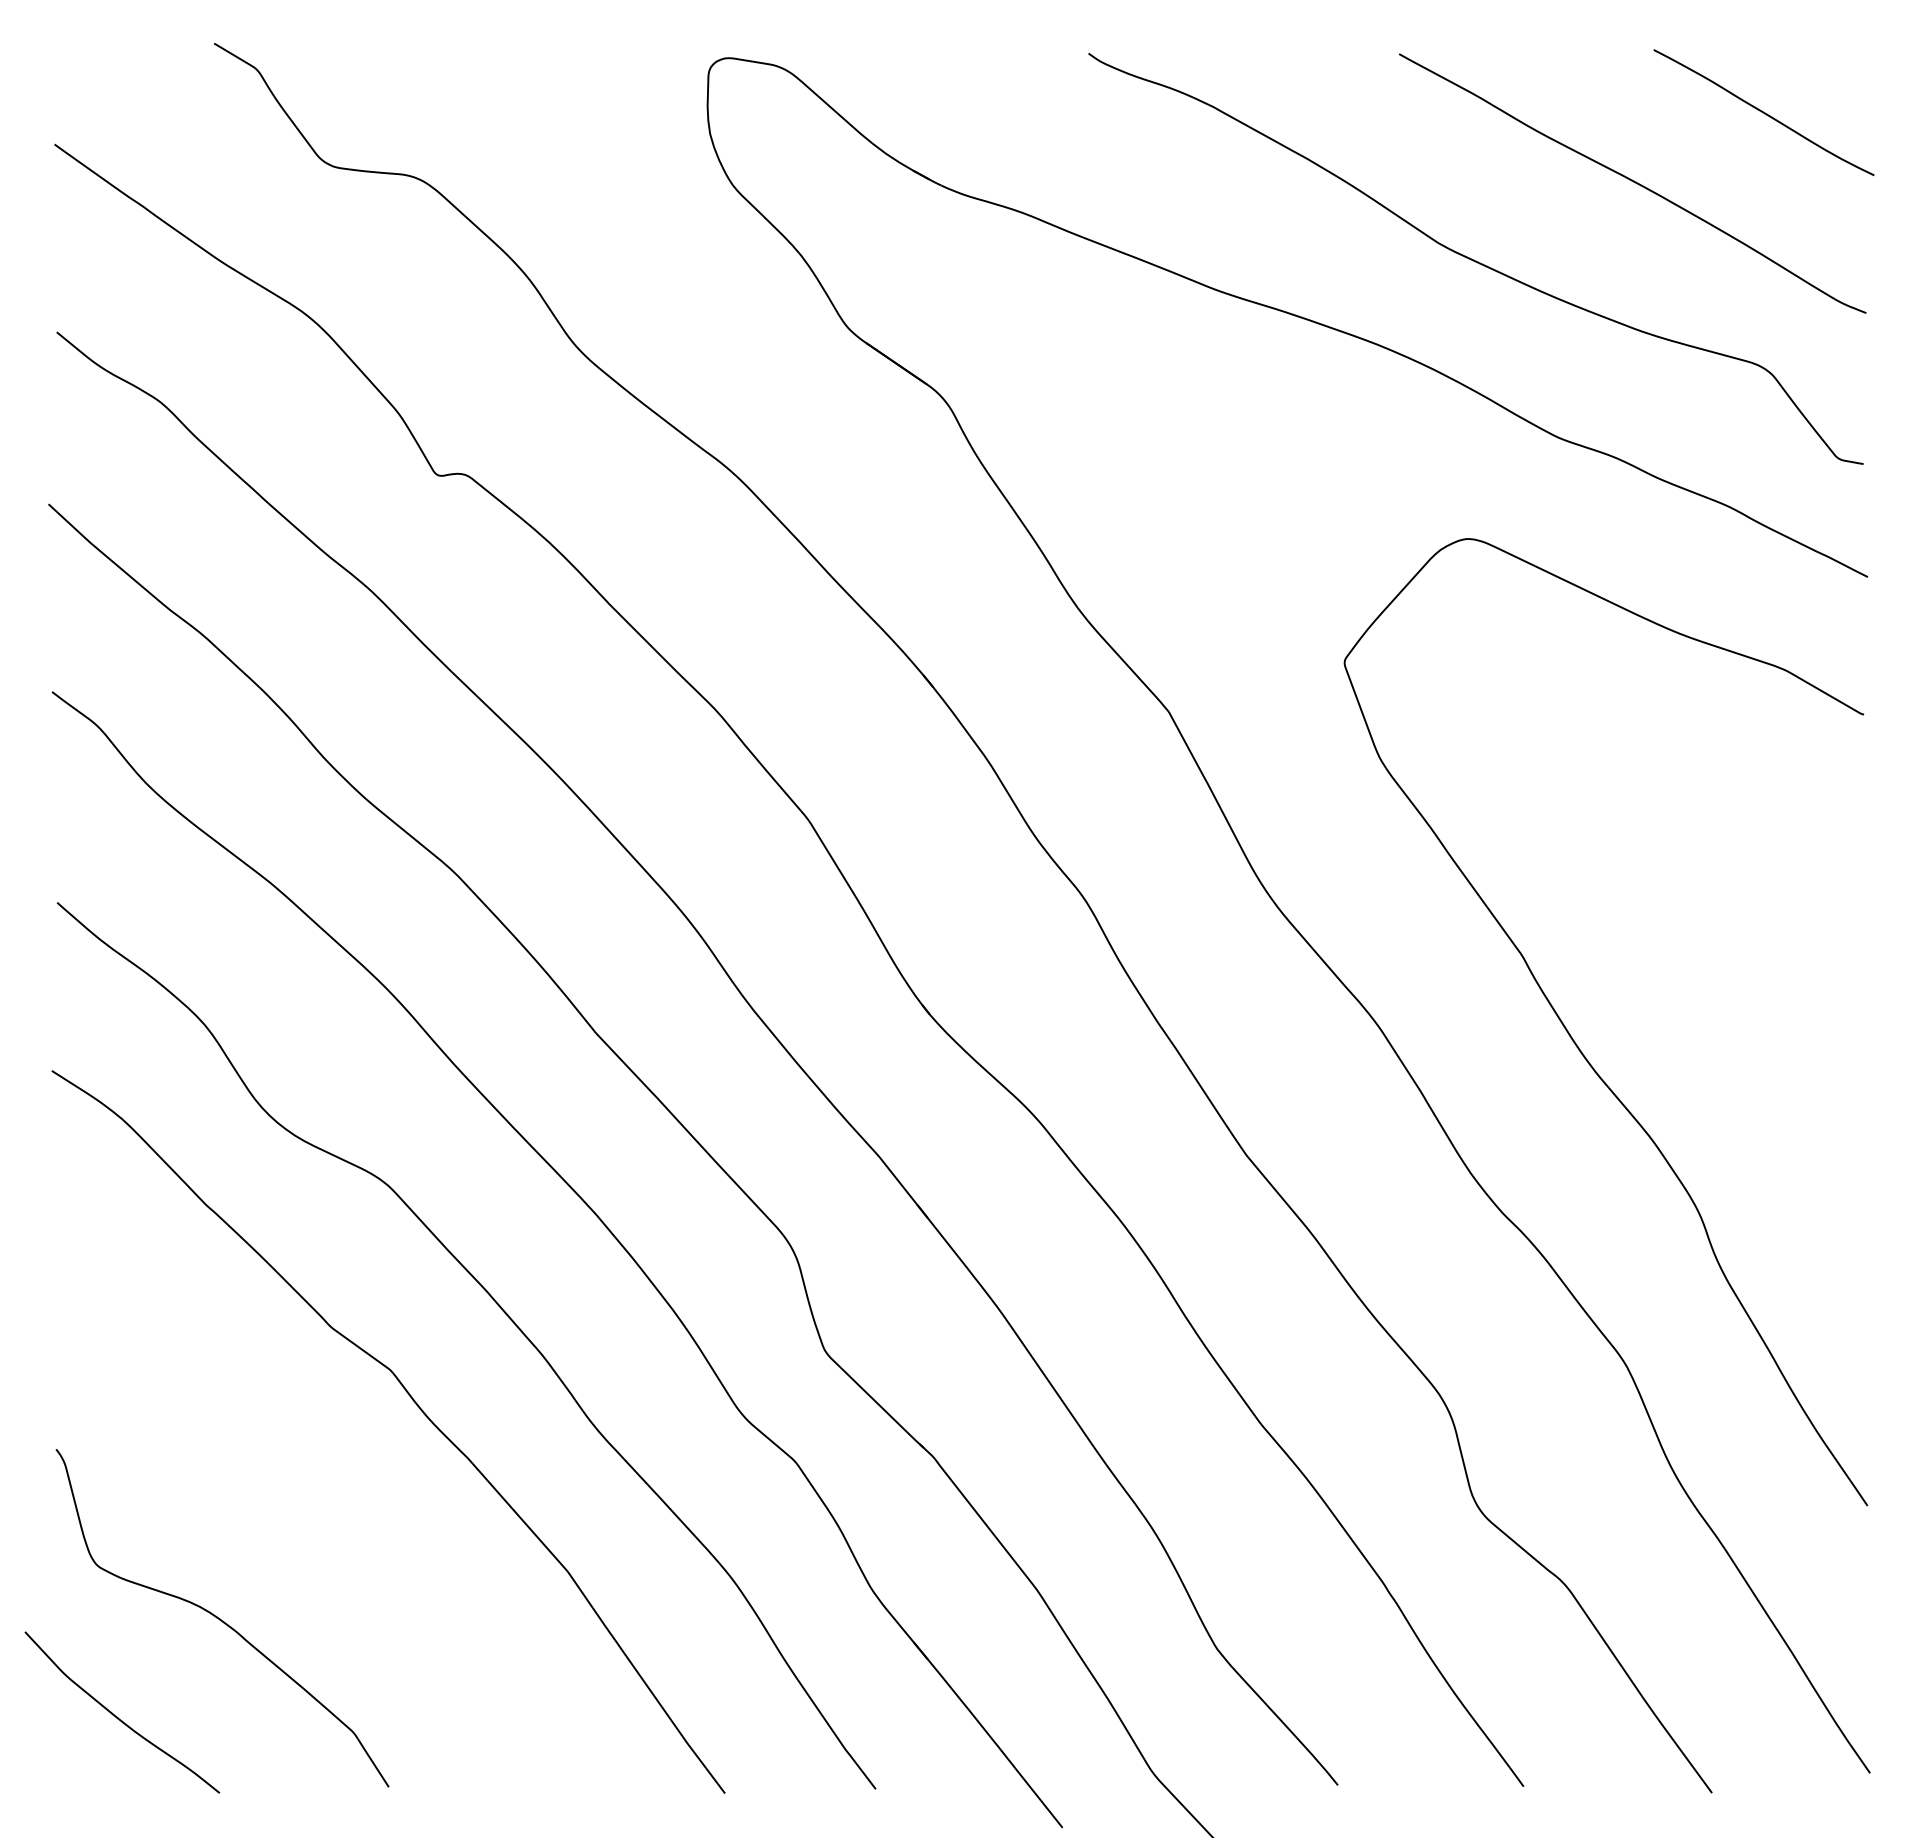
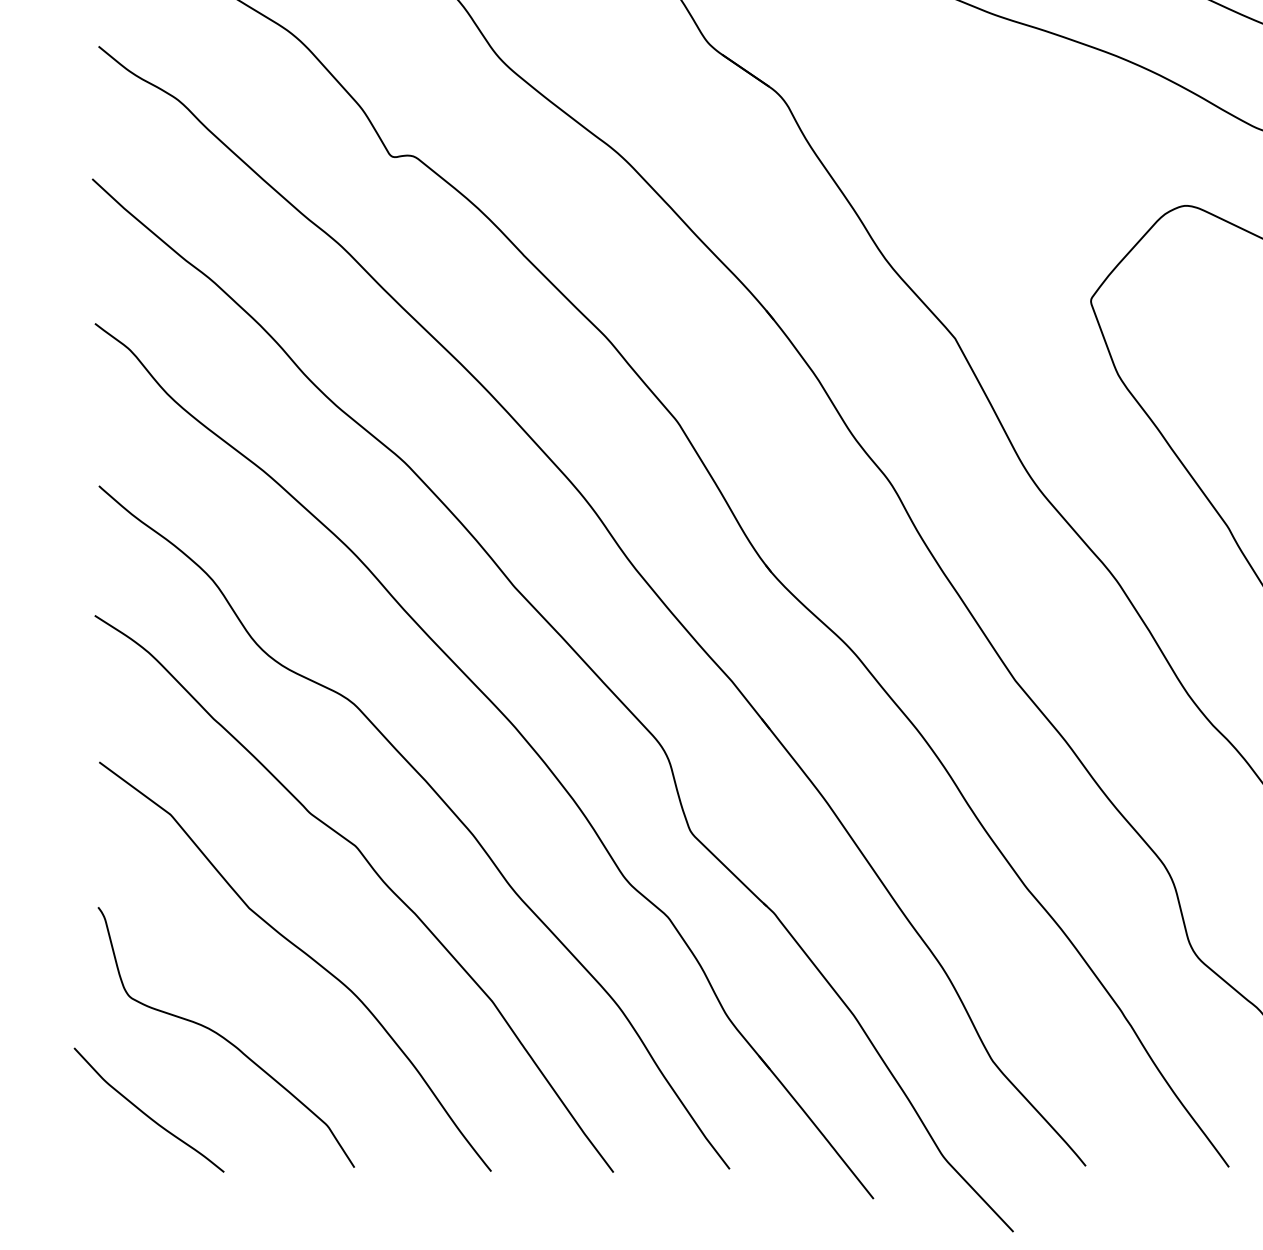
curve: (323, 1509) -> (304, 953), added

